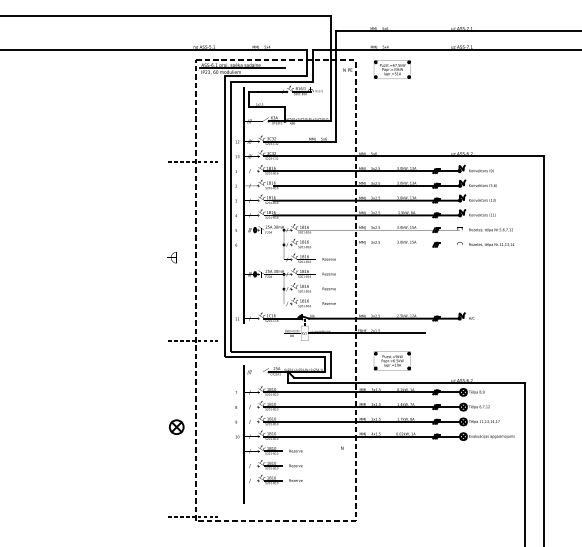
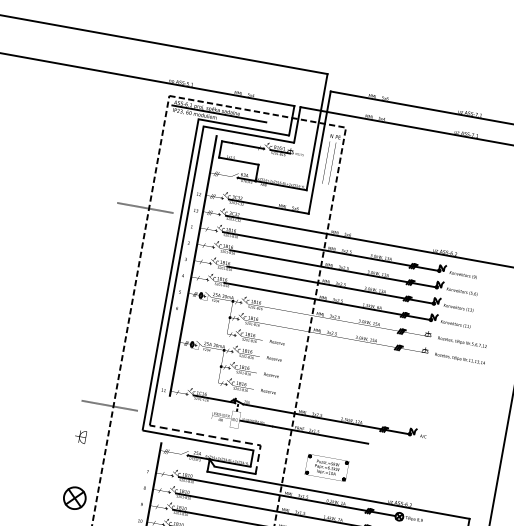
part: (392, 69) -> (385, 145), removed
part: (171, 257) -> (80, 436), moved
line: (294, 351) -> (220, 437), solid -> dashed
part: (176, 426) -> (74, 497), size x1.4

